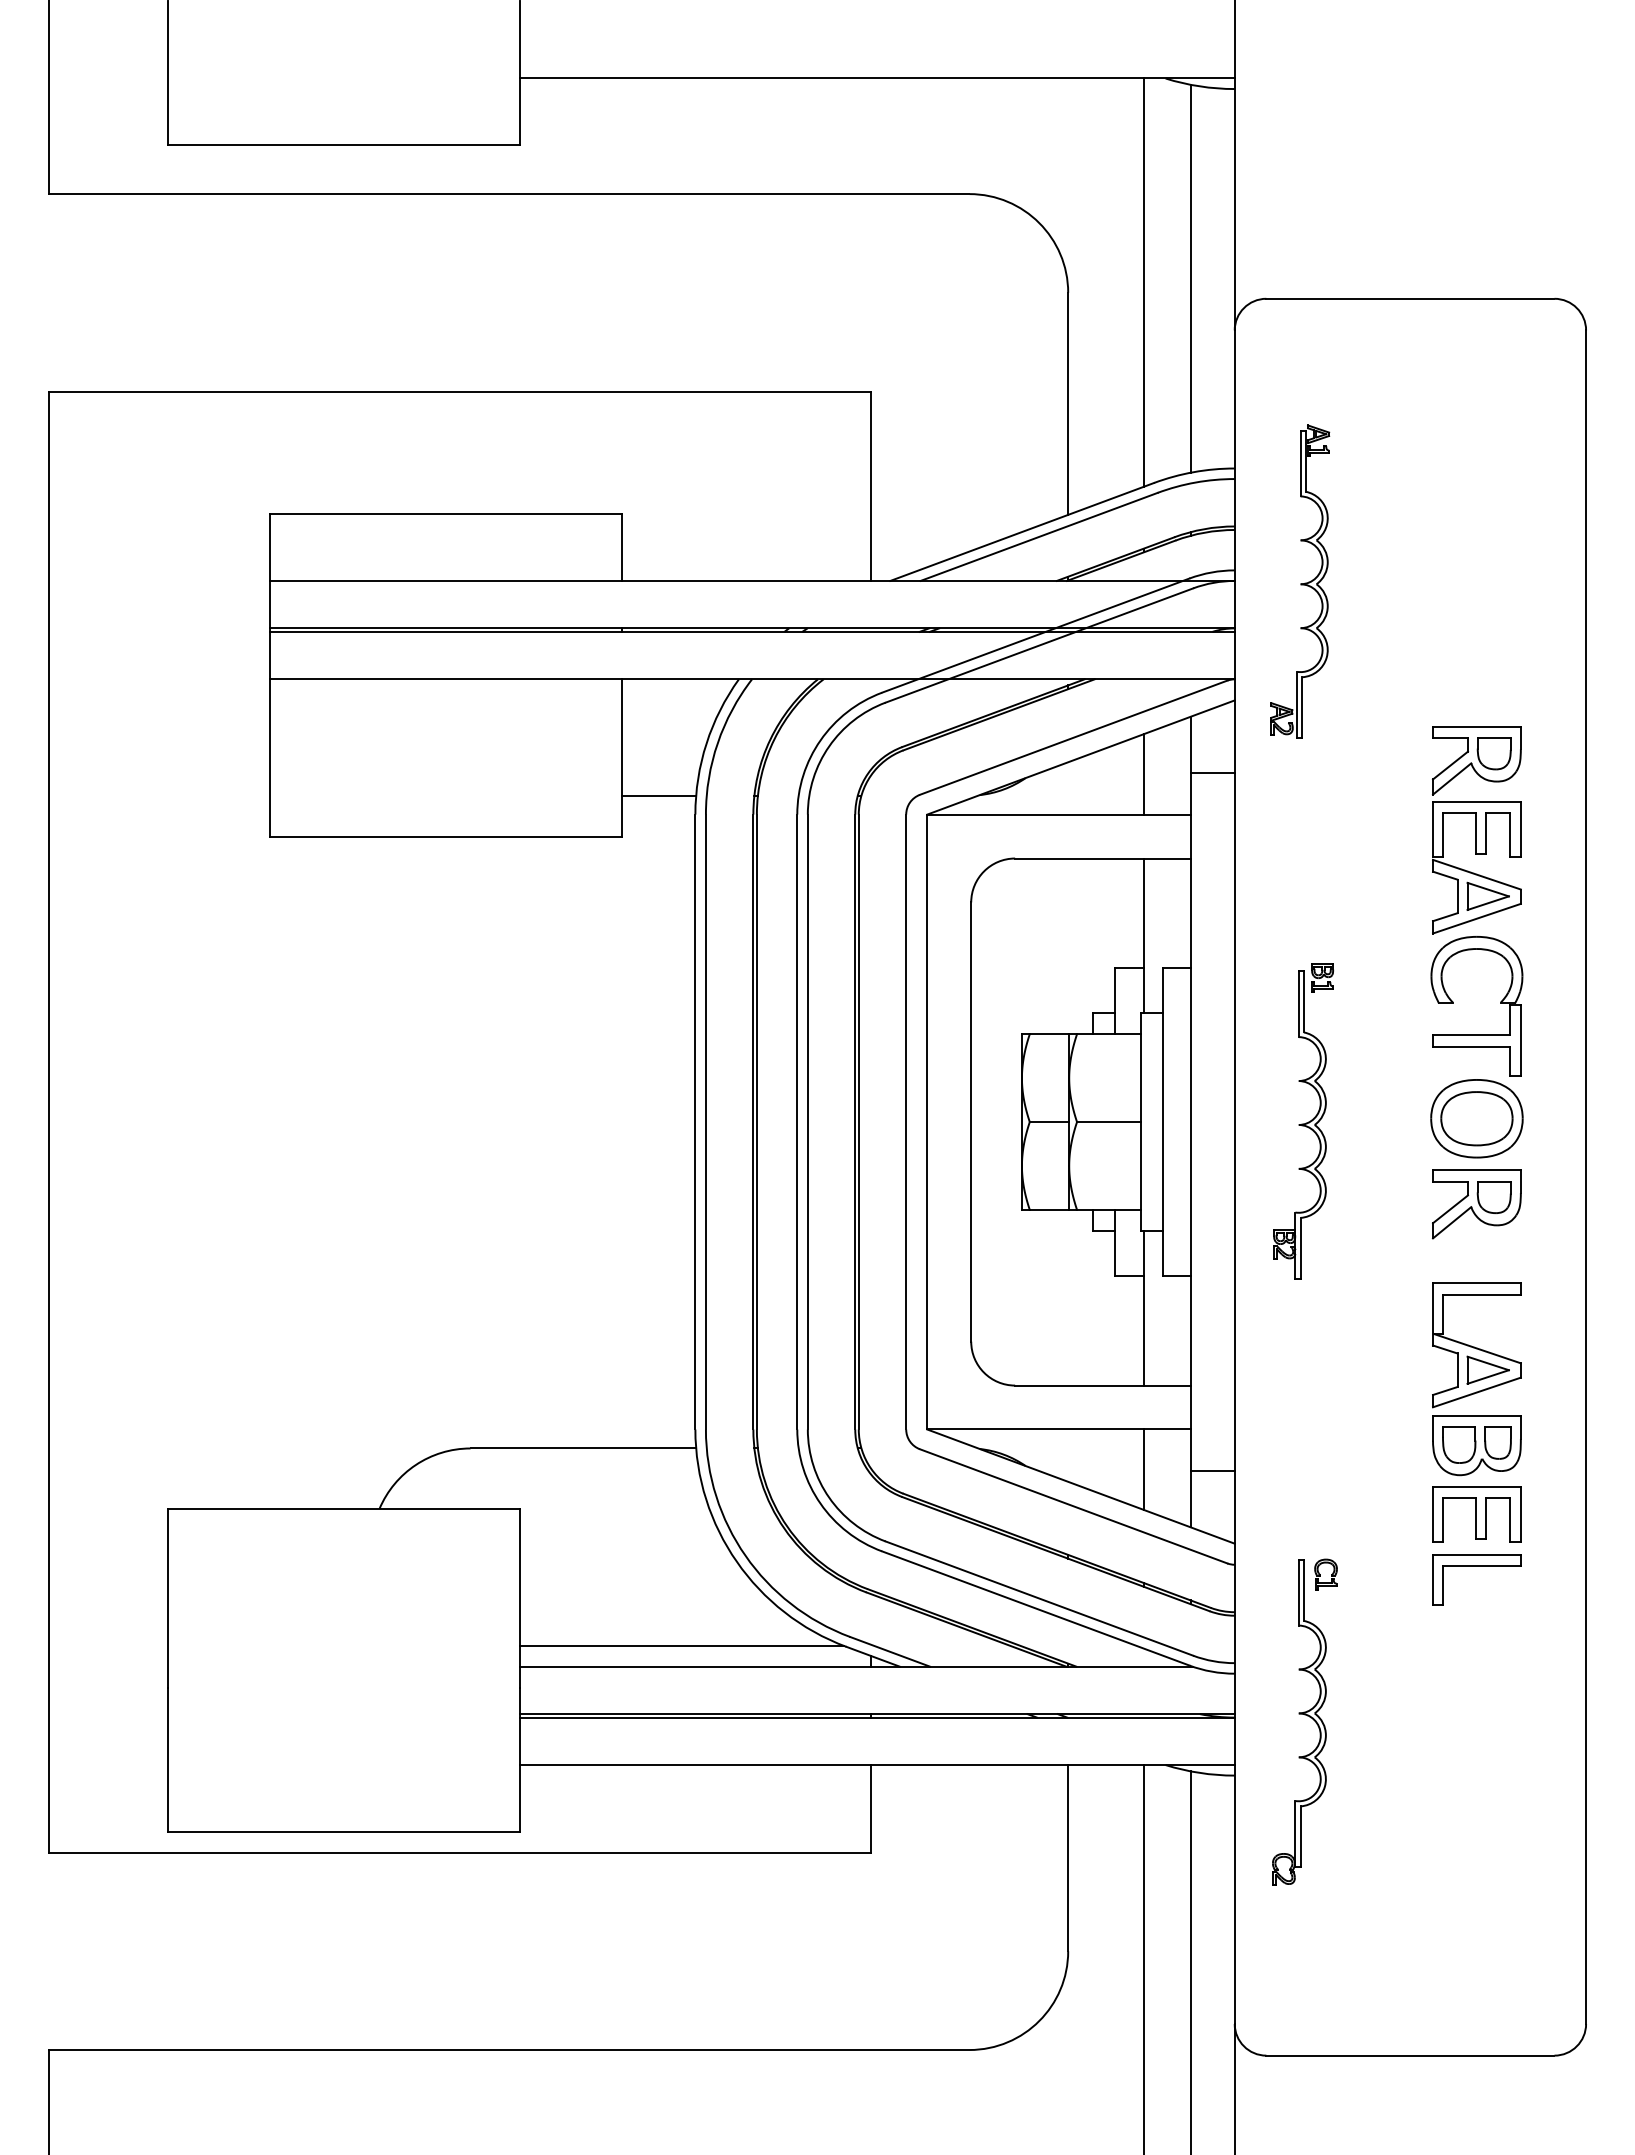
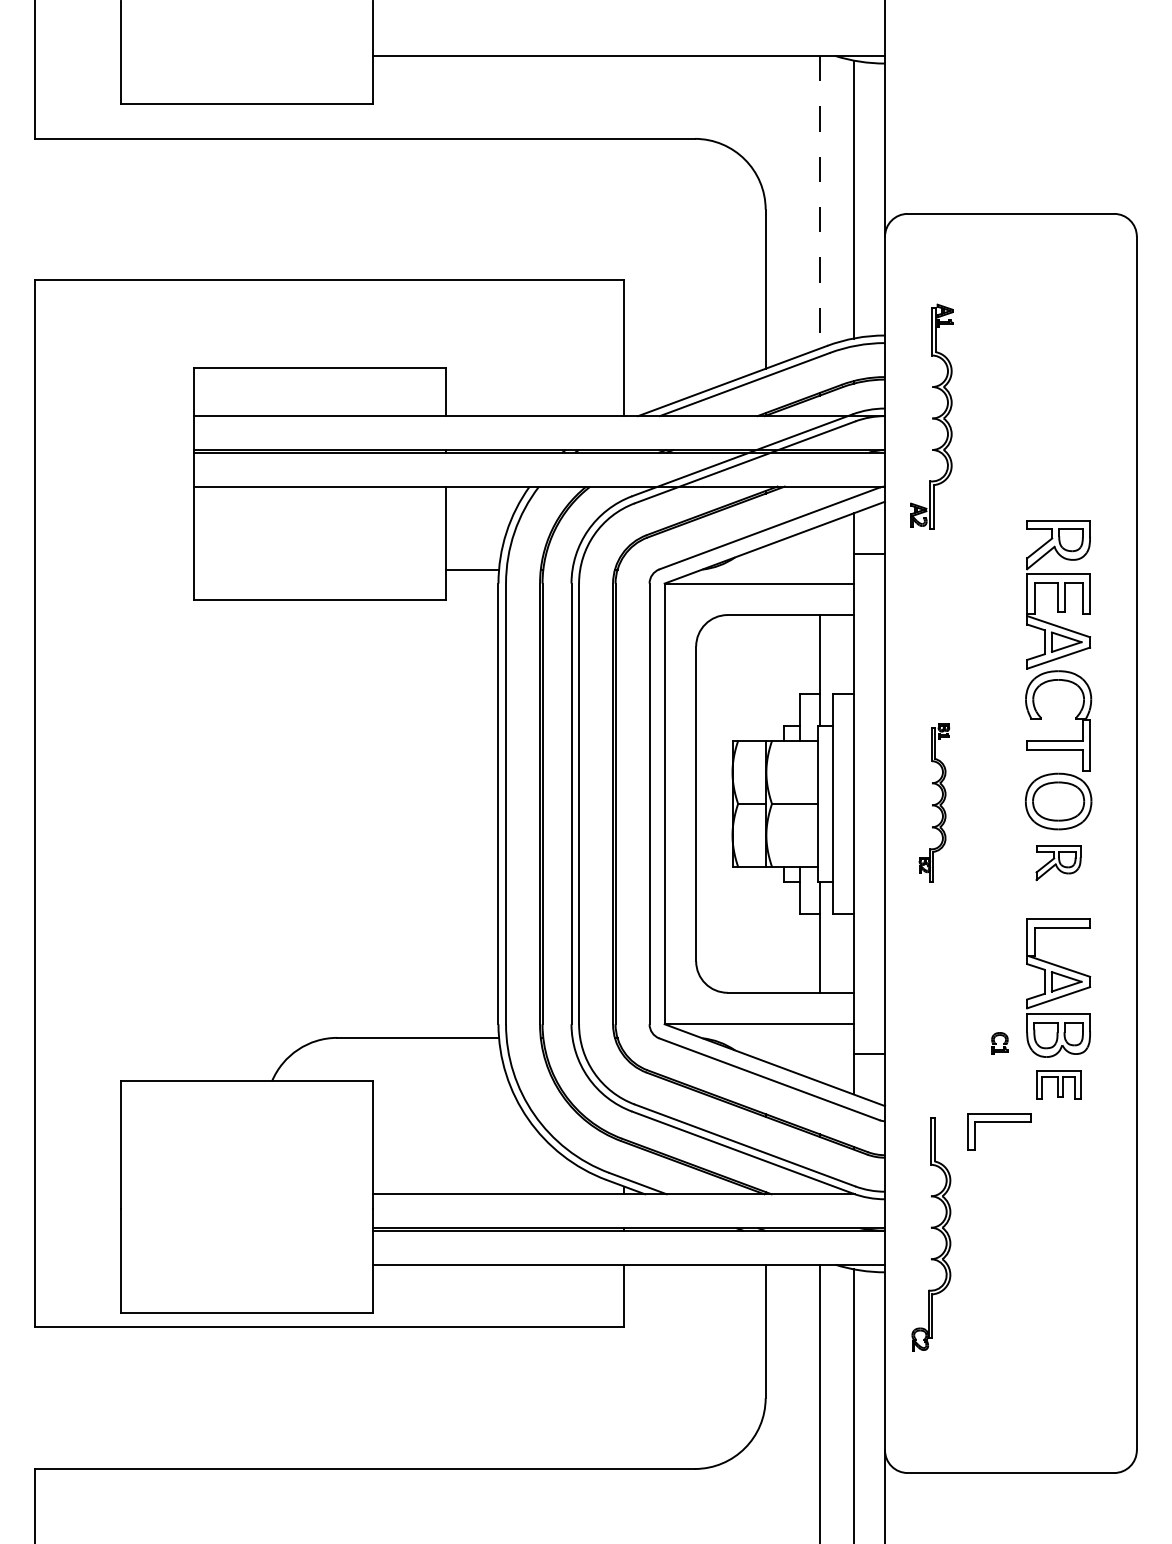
line: (1143, 283) -> (819, 202), solid -> dashed
line: (1143, 774) -> (819, 554), removed
part: (1303, 1121) -> (934, 803), size x0.7
part: (1476, 1204) -> (1058, 863), size x0.7
line: (1143, 1469) -> (819, 1052), removed
part: (1476, 1514) -> (1058, 1085), size x0.7
part: (1476, 1566) -> (998, 1122), moved
part: (1325, 1574) -> (999, 1043), moved
line: (681, 1645) -> (488, 1179), removed

